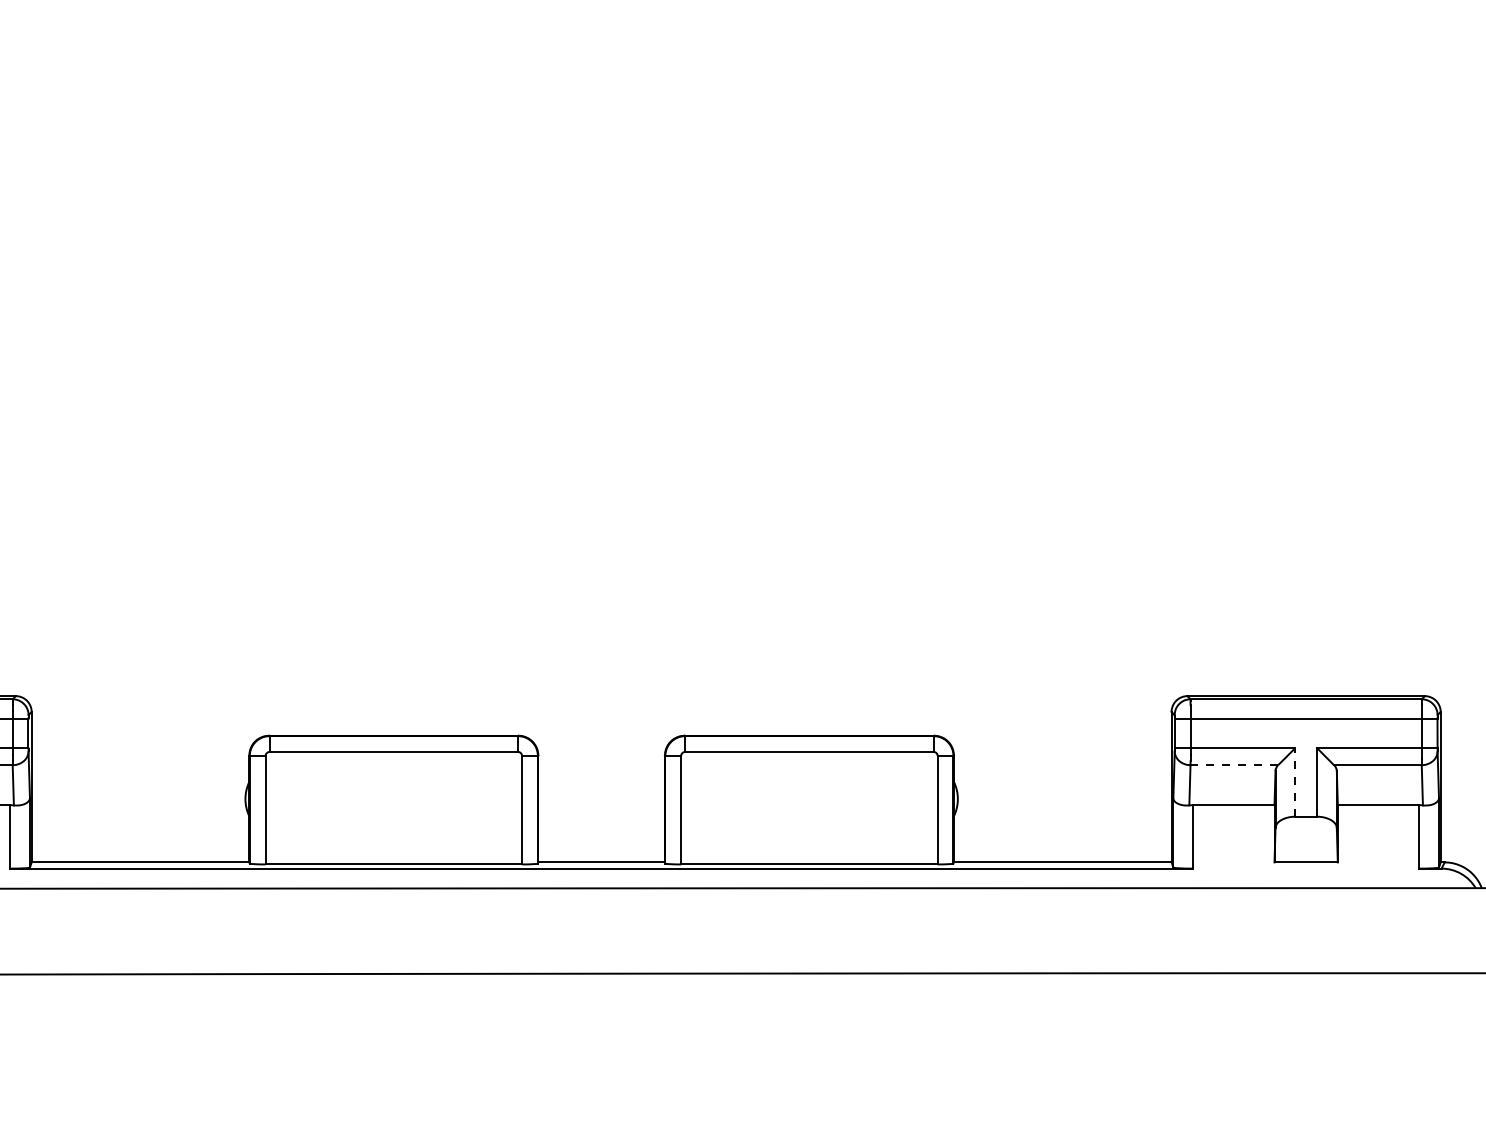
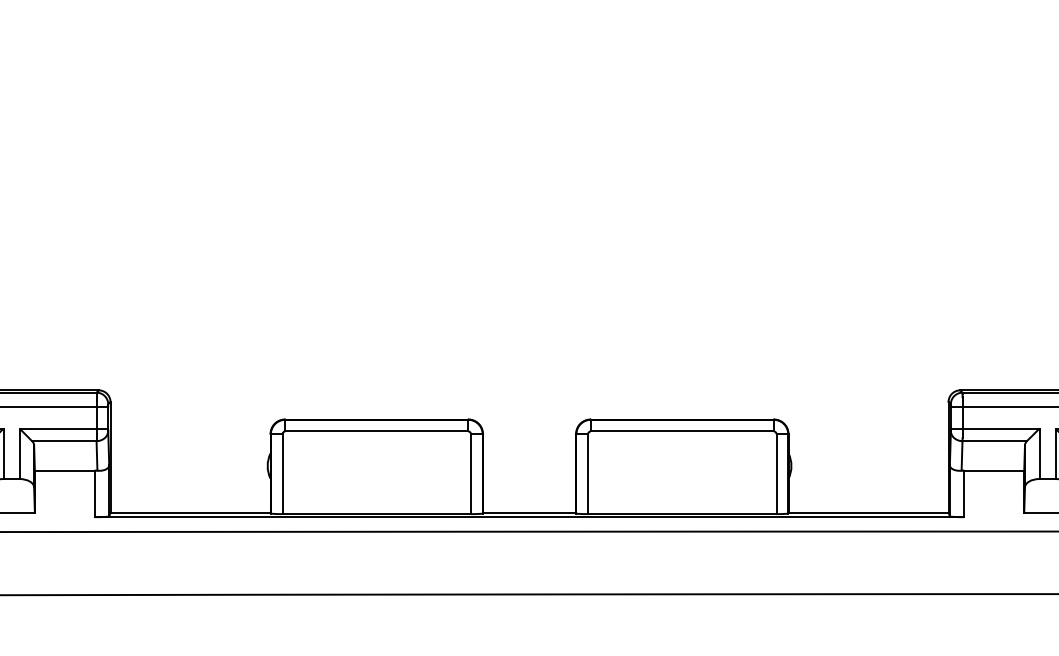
line: (1234, 765) -> (994, 441), dashed -> solid
line: (1295, 781) -> (1039, 453), dashed -> solid

